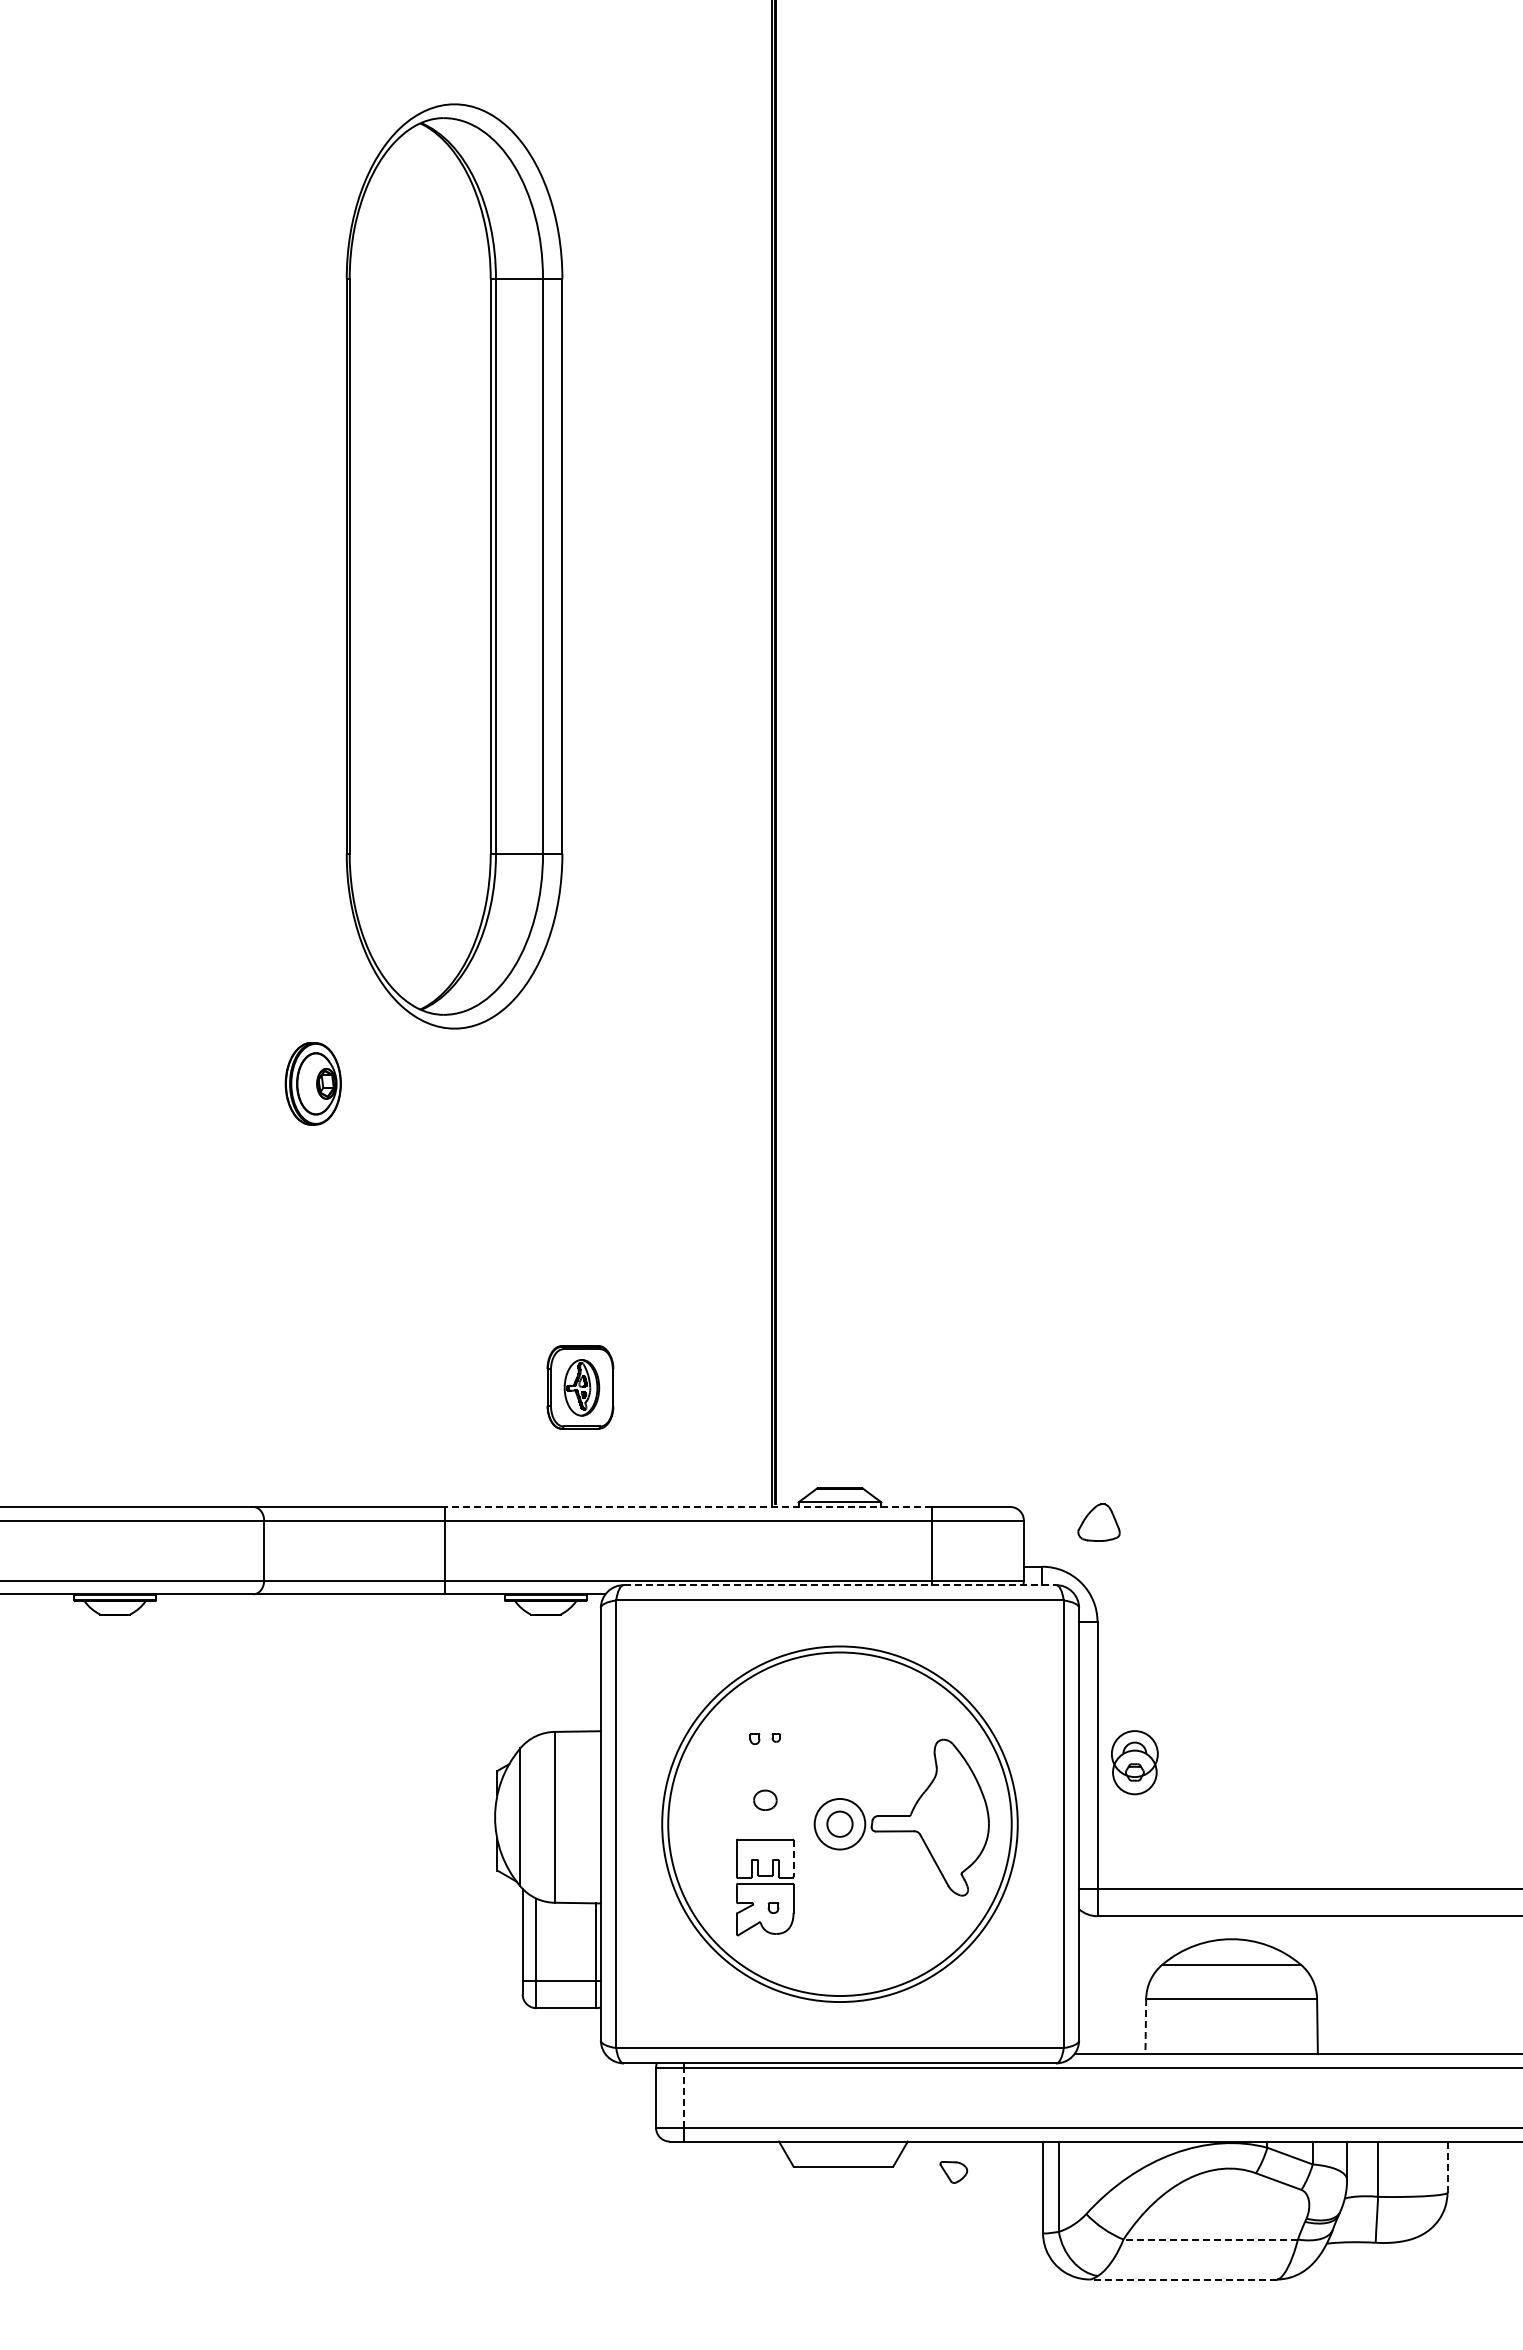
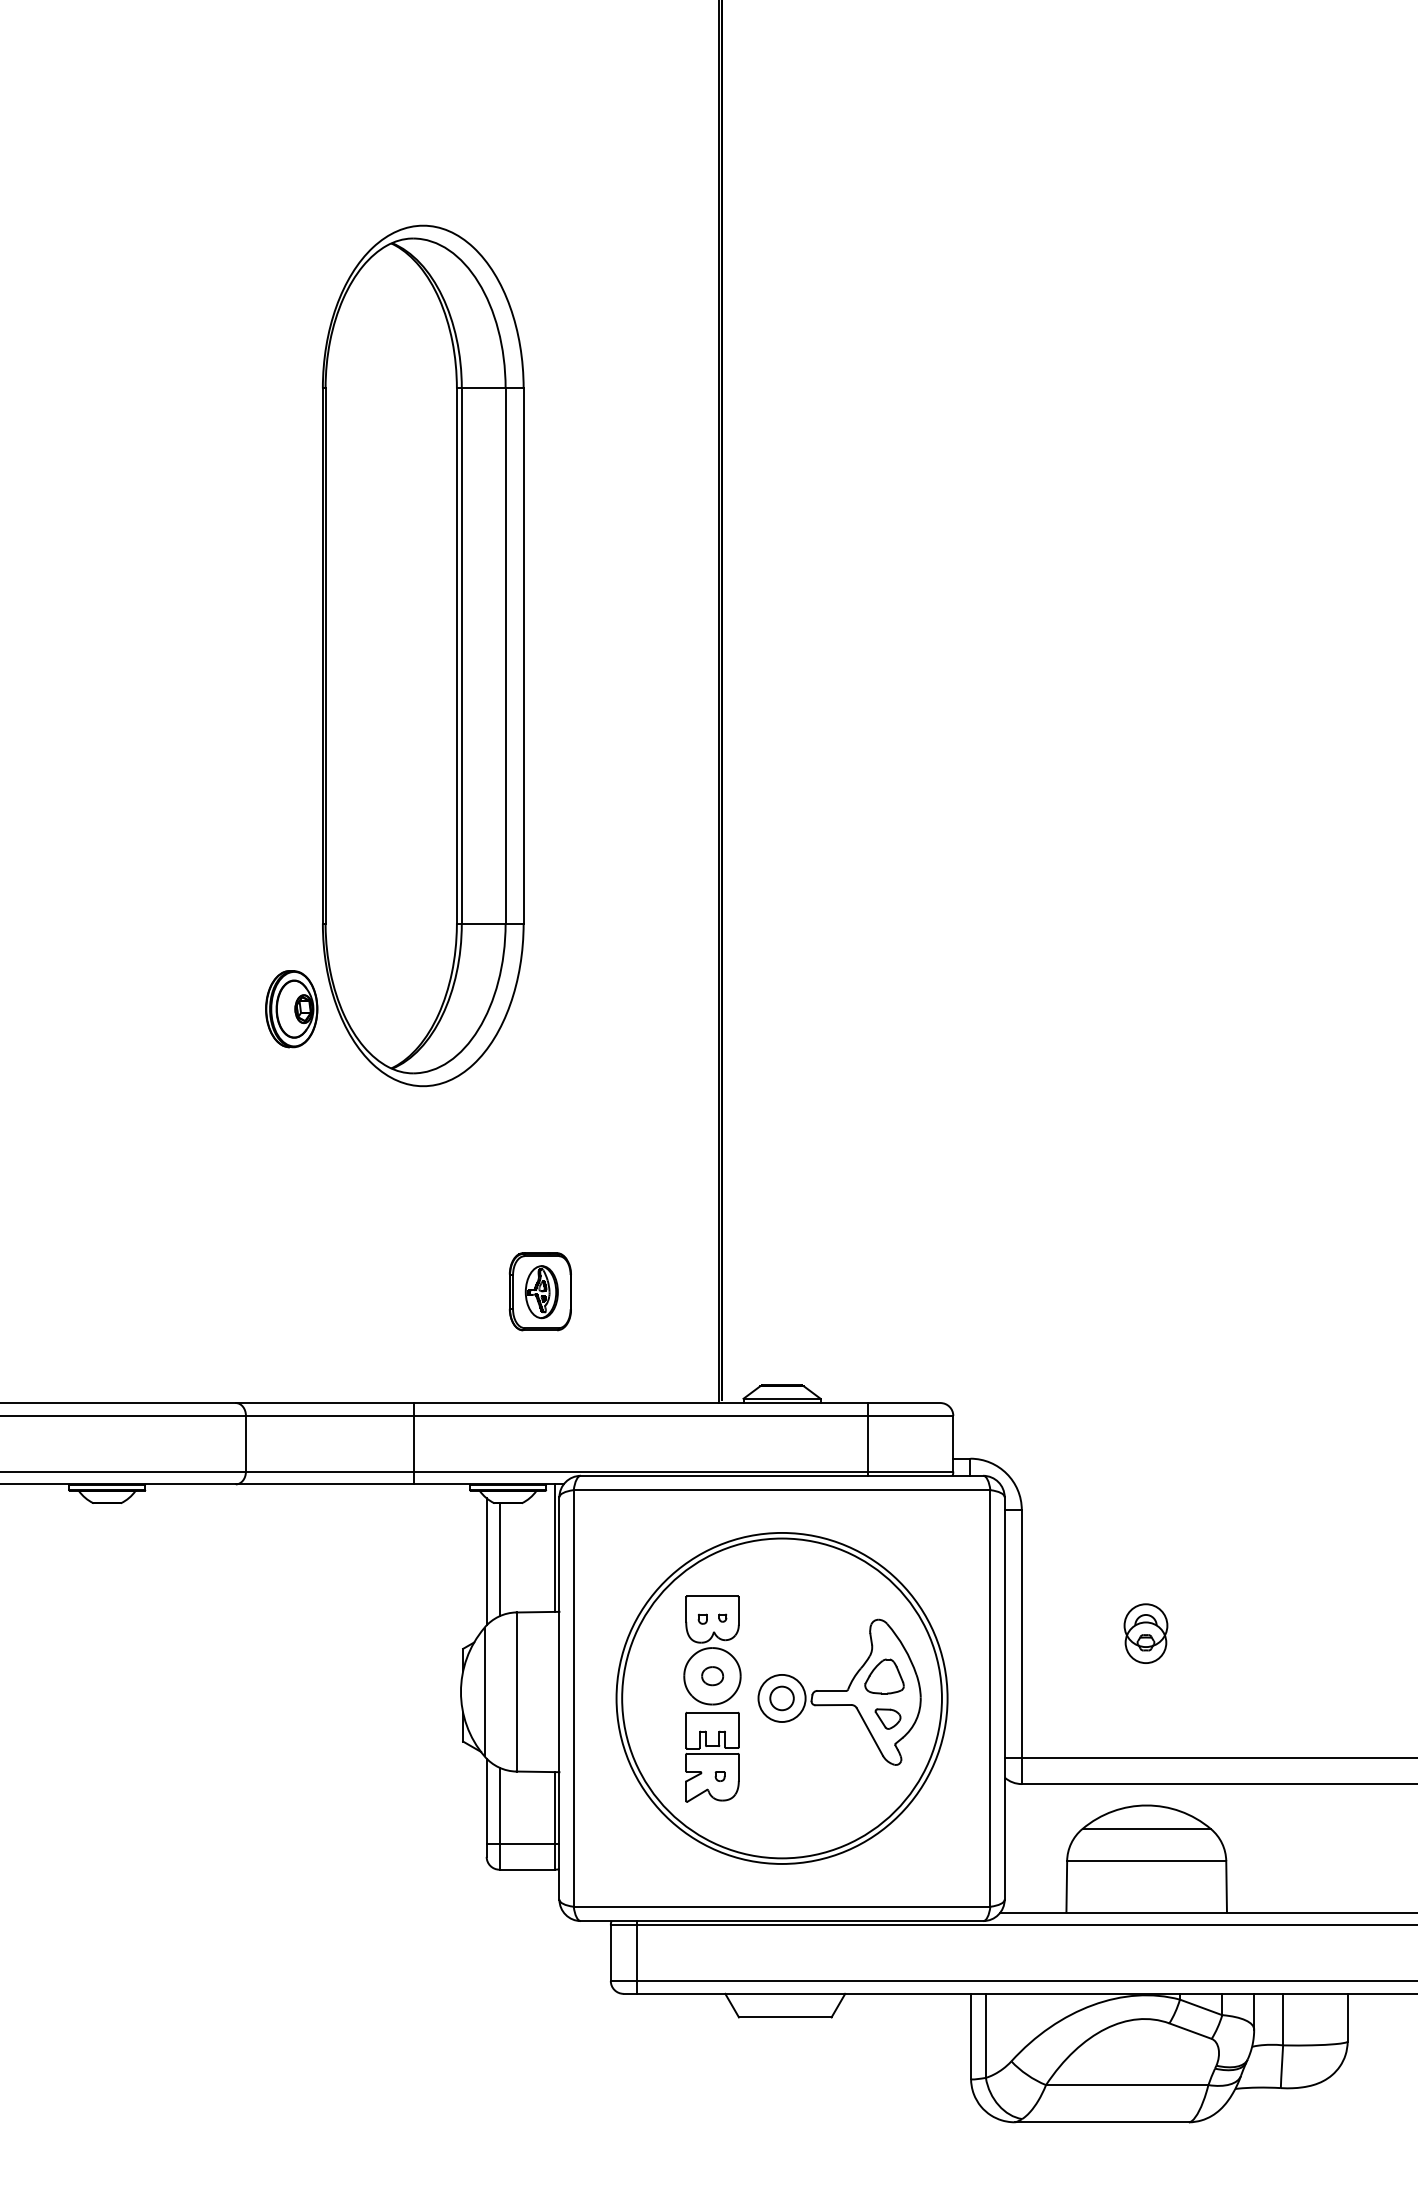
part: (454, 566) -> (423, 655), moved
line: (688, 1506) -> (641, 1402), dashed -> solid
part: (1098, 1522) -> (884, 1676), moved
line: (840, 1585) -> (782, 1476), dashed -> solid
line: (596, 1662) -> (555, 1547), added
line: (536, 1675) -> (499, 1559), added
line: (522, 1677) -> (486, 1561), added
part: (1134, 1762) -> (1145, 1633), moved
part: (765, 1772) -> (712, 1650), added
line: (793, 1859) -> (738, 1731), dashed -> solid
line: (1145, 2026) -> (1066, 1886), dashed -> solid
line: (683, 2097) -> (636, 1952), dashed -> solid
line: (1447, 2167) -> (1347, 2018), dashed -> solid
part: (953, 2172) -> (887, 1719), moved
line: (1210, 2239) -> (1127, 2085), dashed -> solid
line: (1183, 2279) -> (1101, 2122), dashed -> solid

